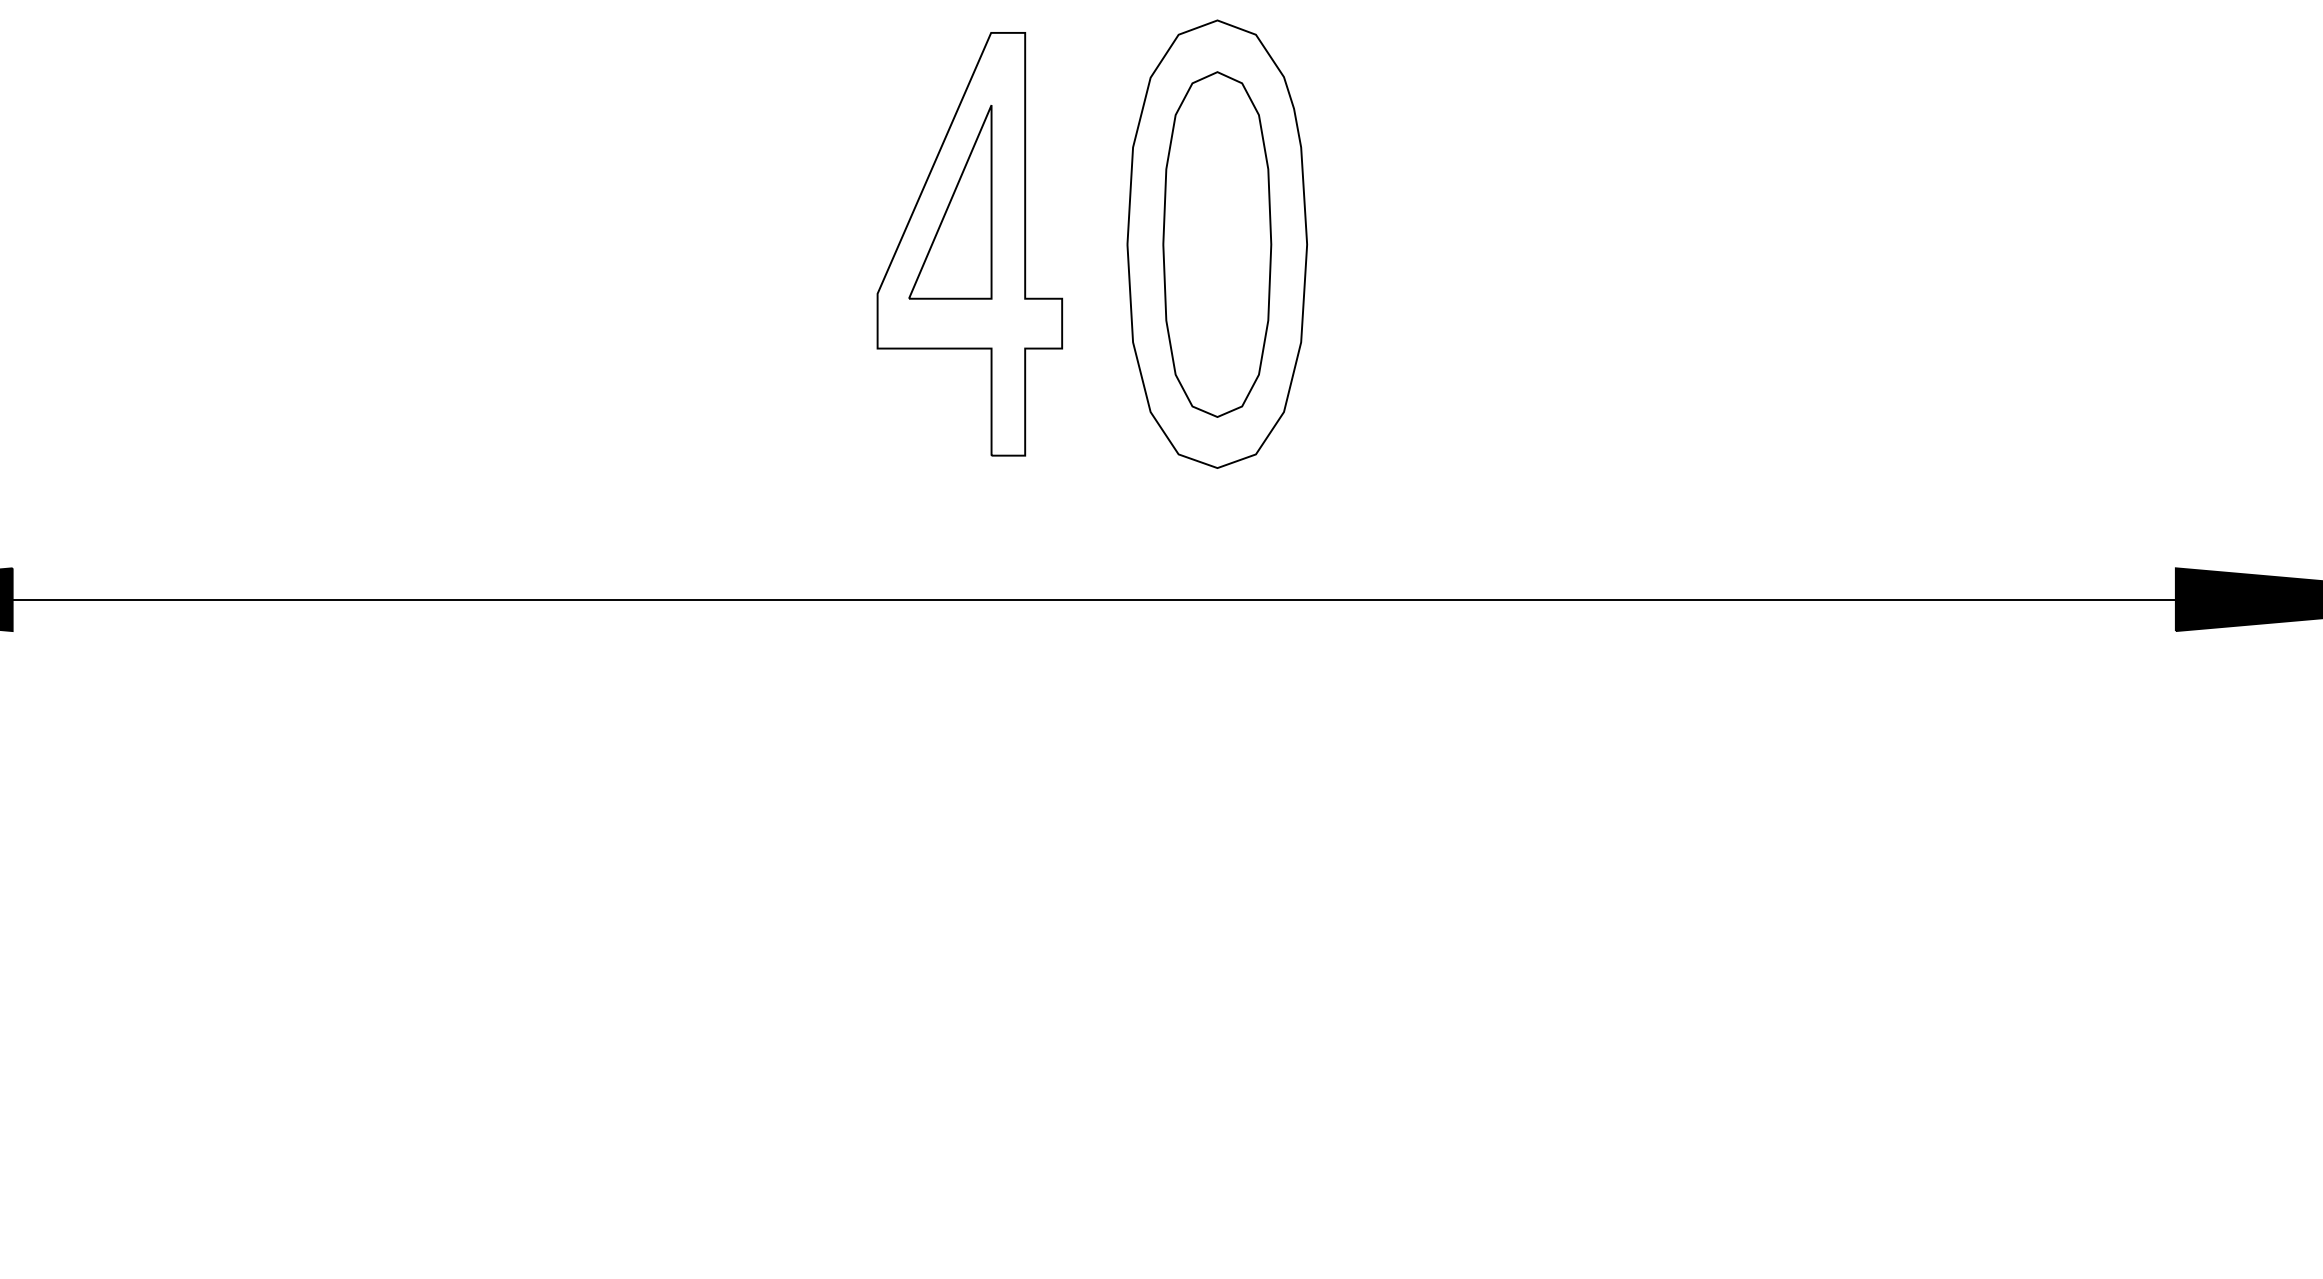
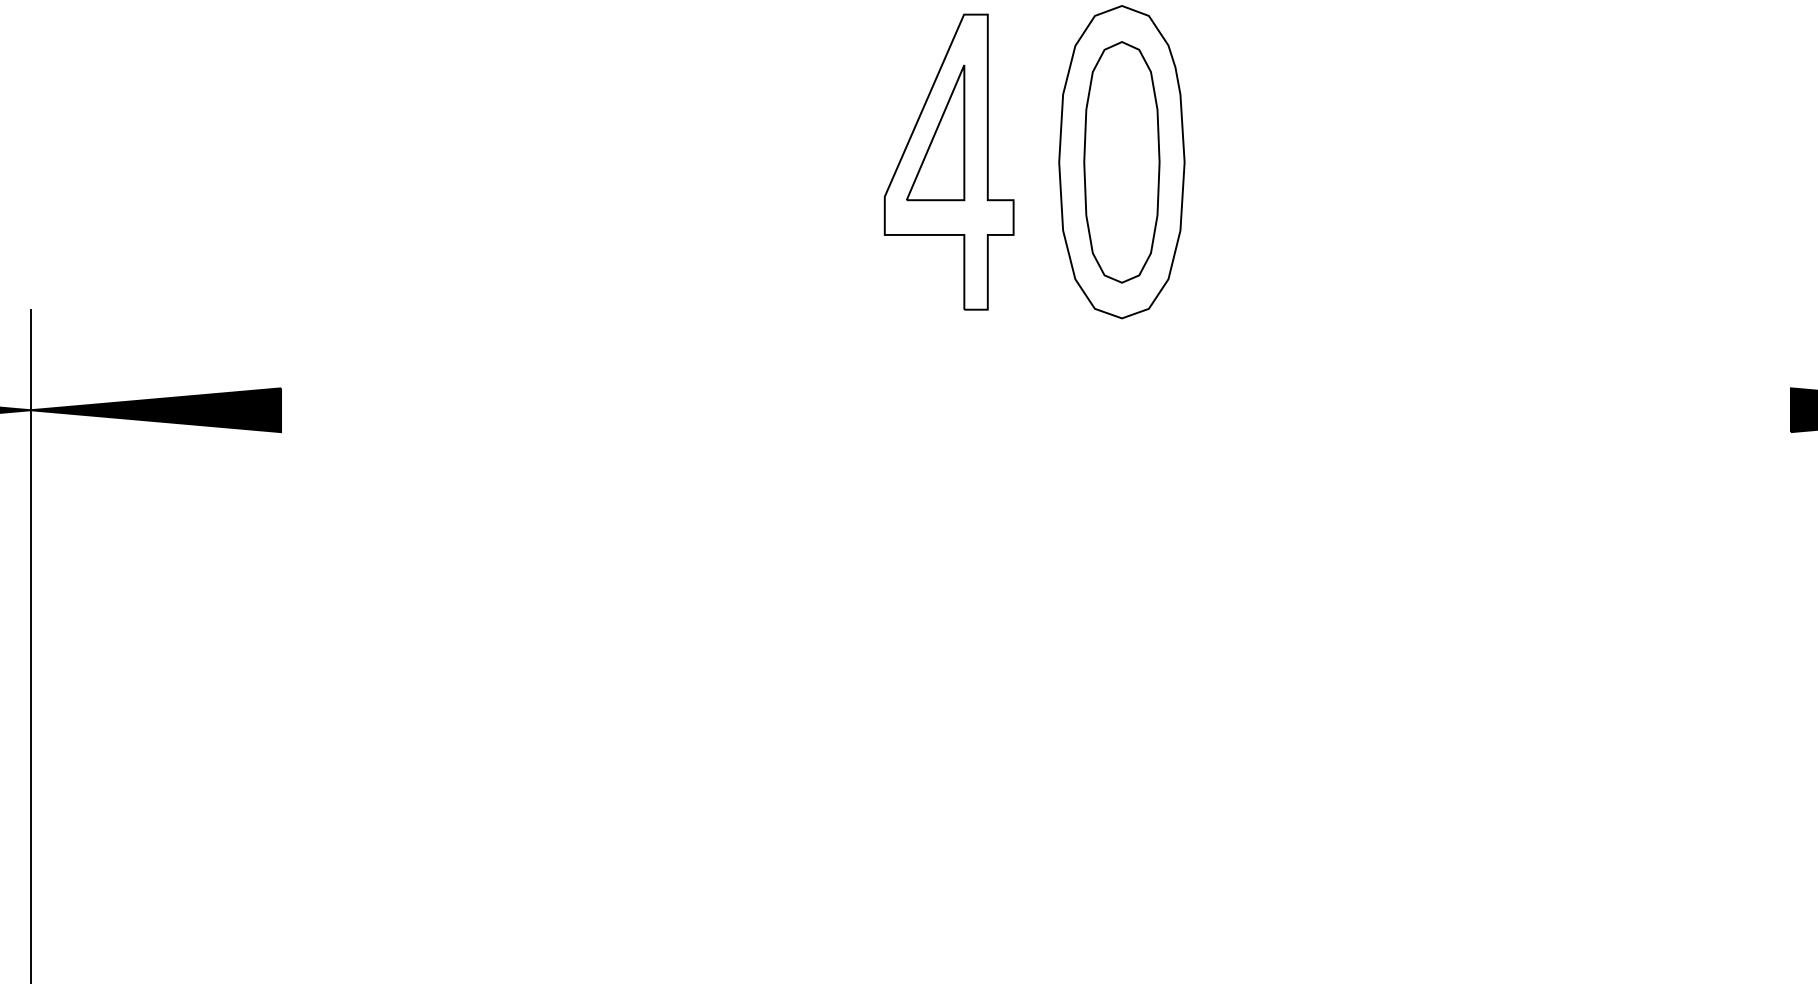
line: (1093, 600) -> (1035, 410), removed

